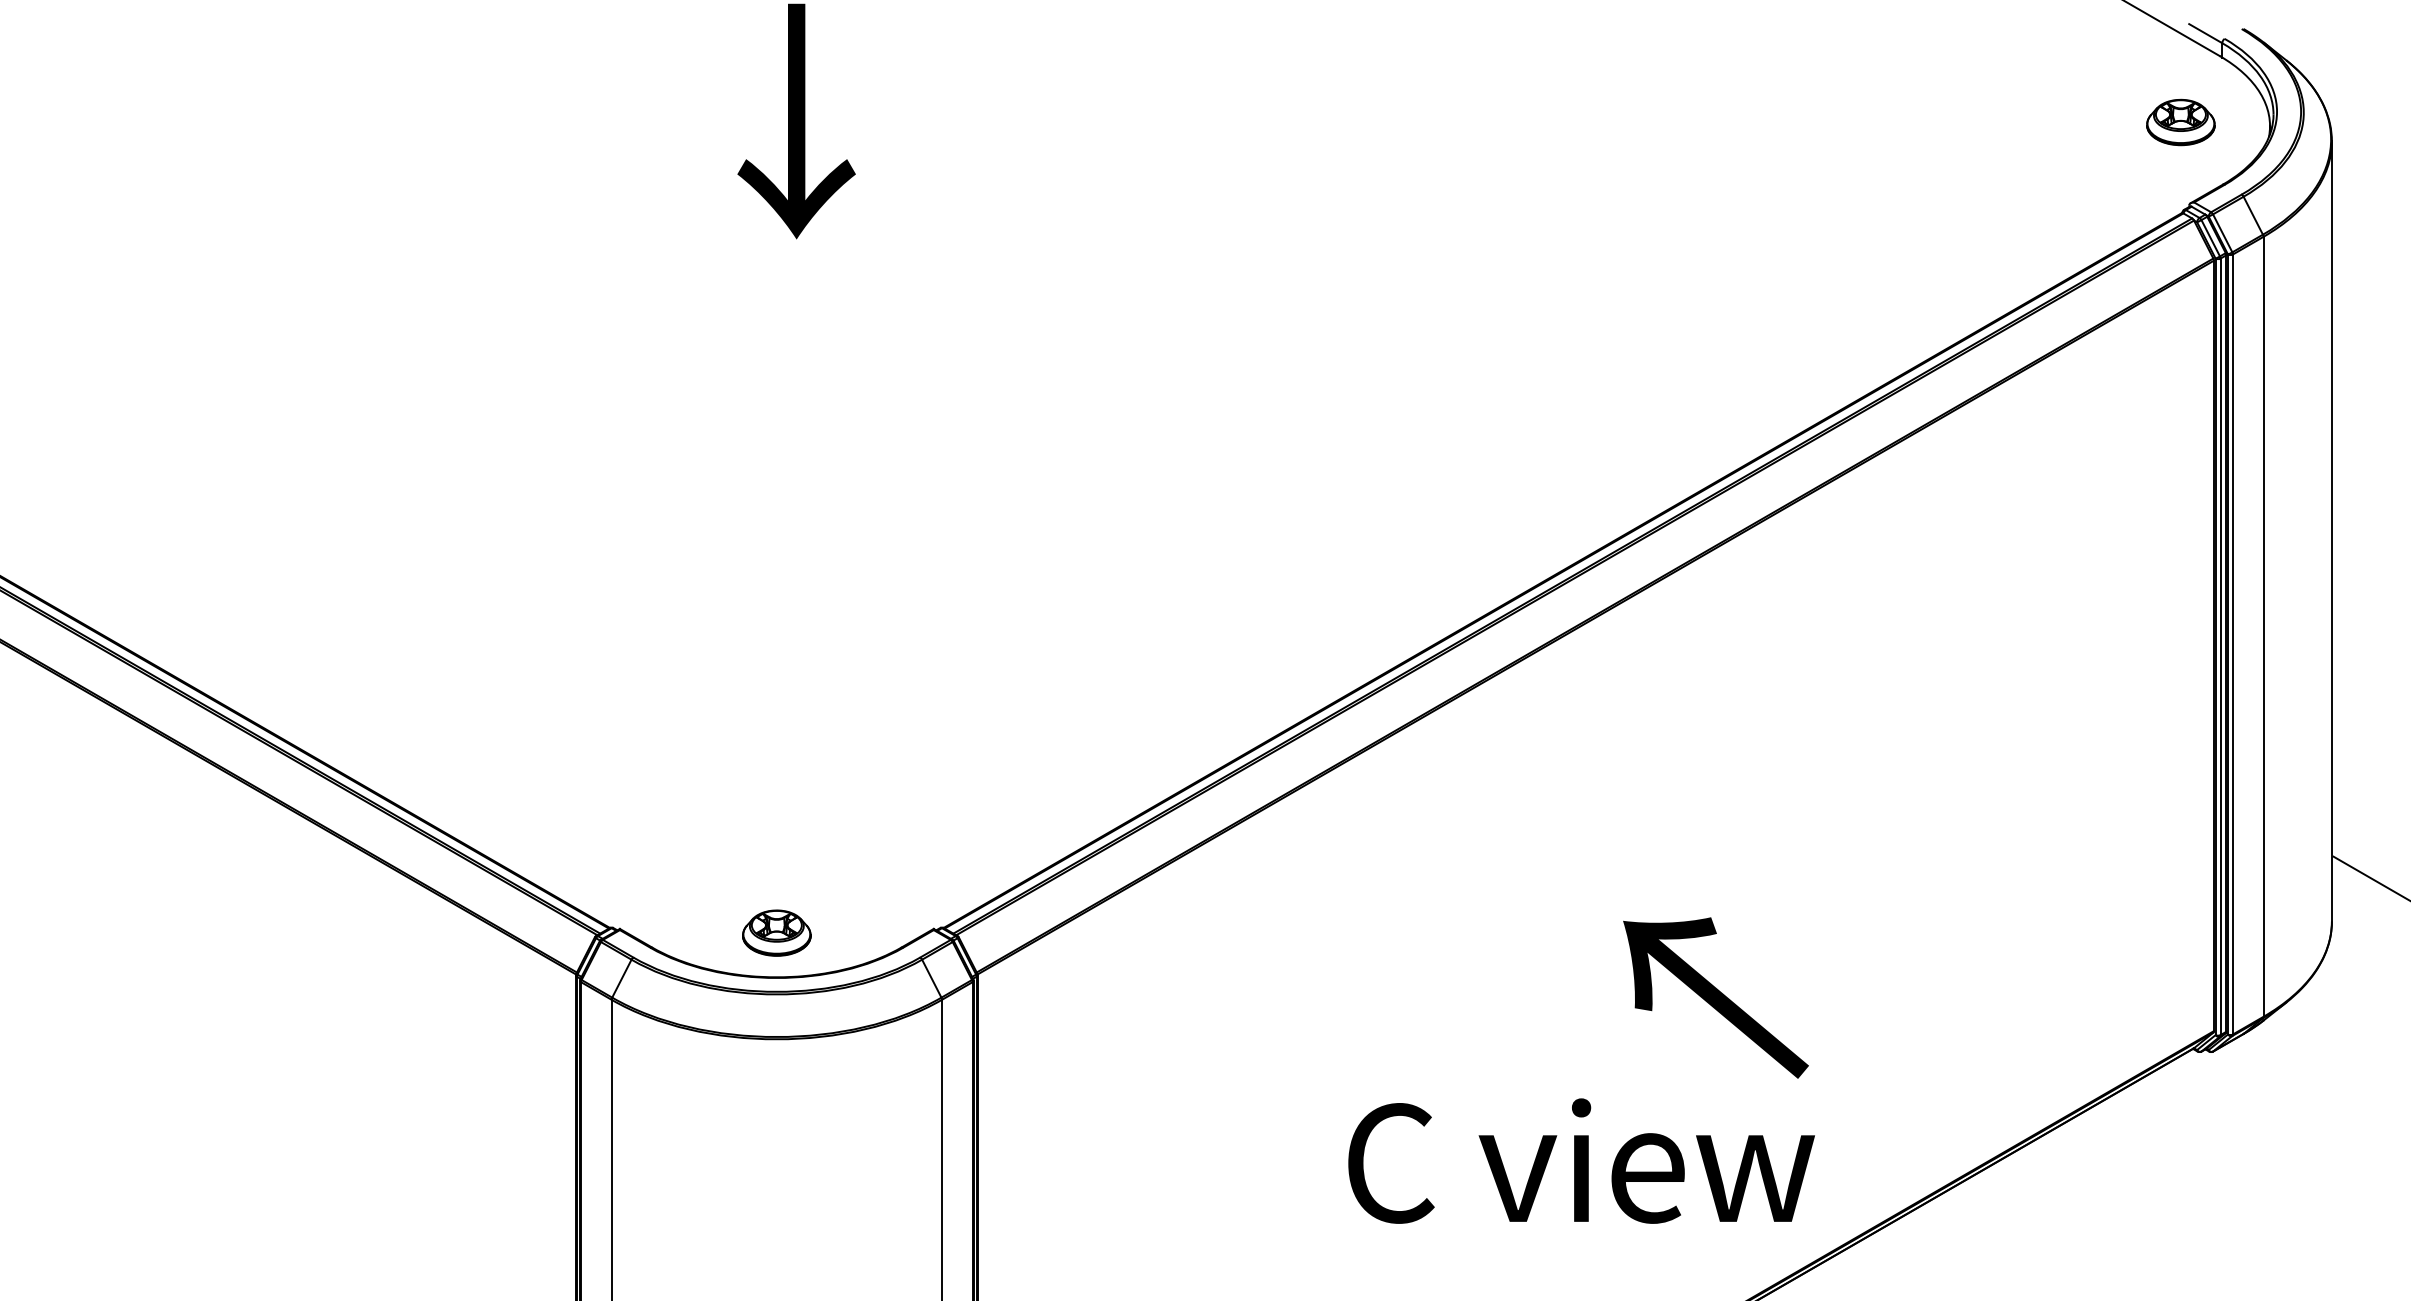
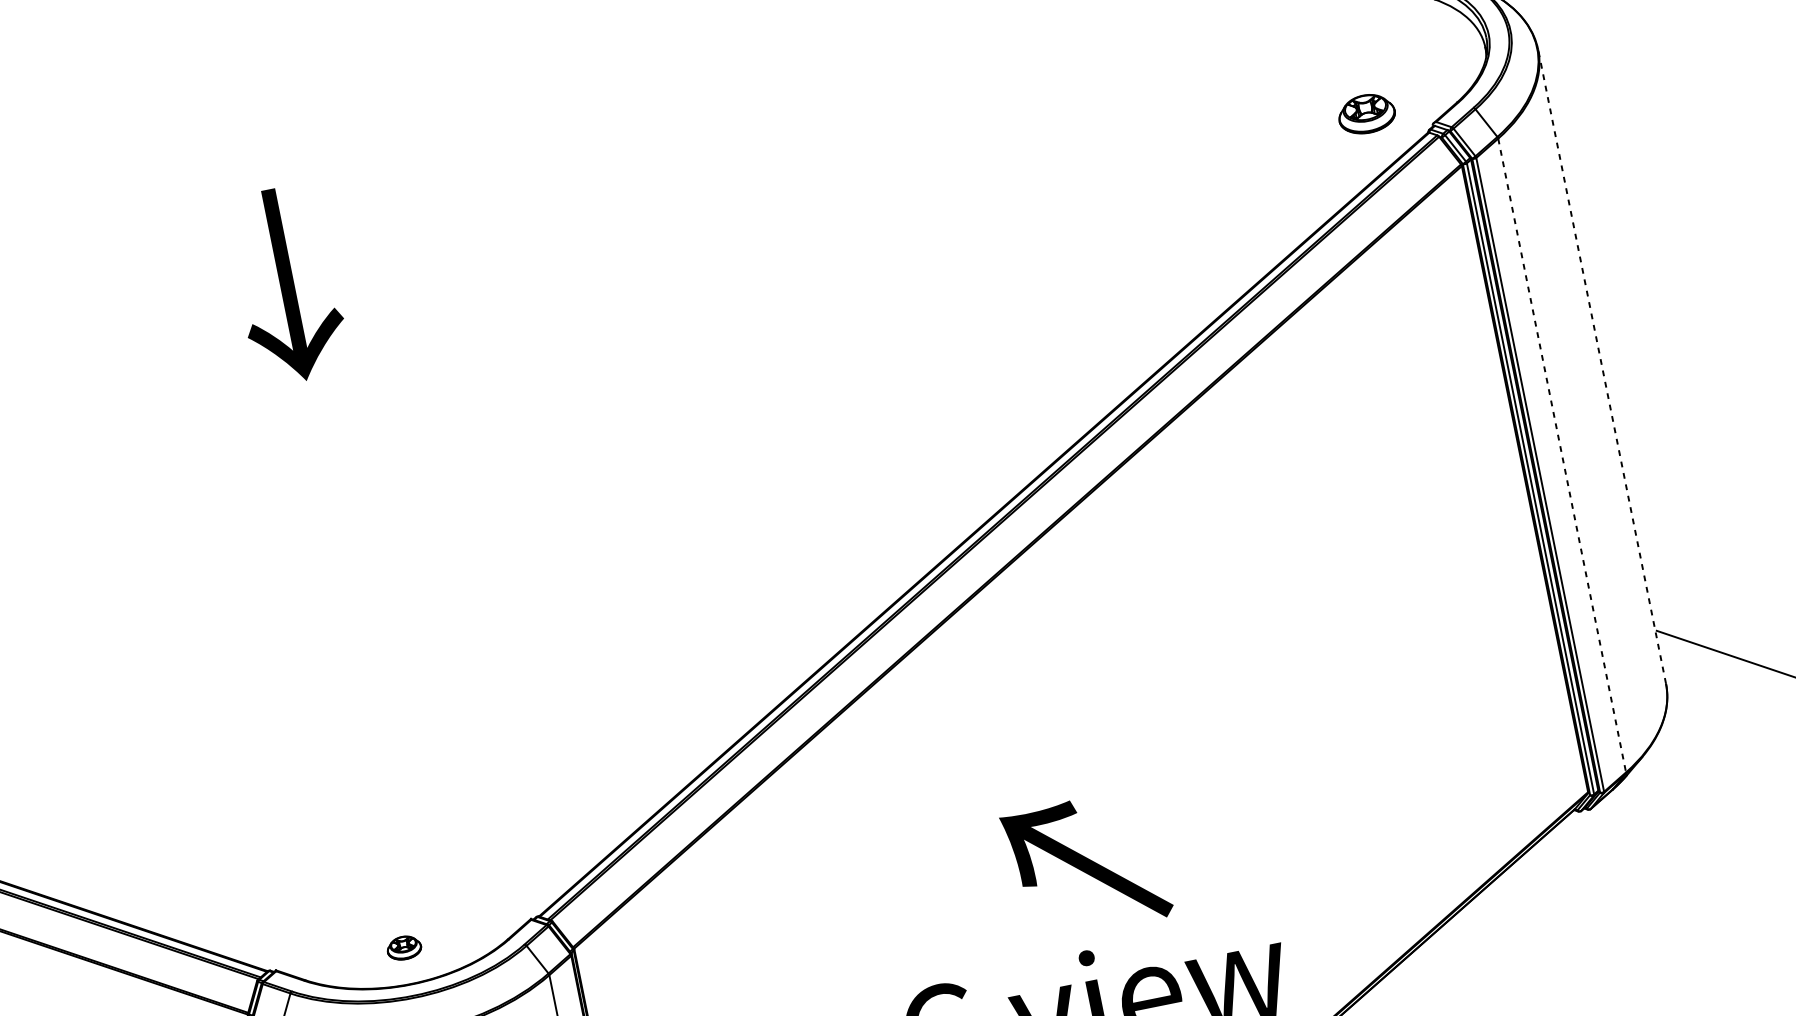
part: (2180, 122) -> (1366, 114), moved
line: (2331, 531) -> (1601, 366), solid -> dashed
line: (2263, 626) -> (1562, 455), solid -> dashed
part: (776, 932) -> (403, 947), size x0.6
text: (1715, 997) -> (1086, 864), moved

